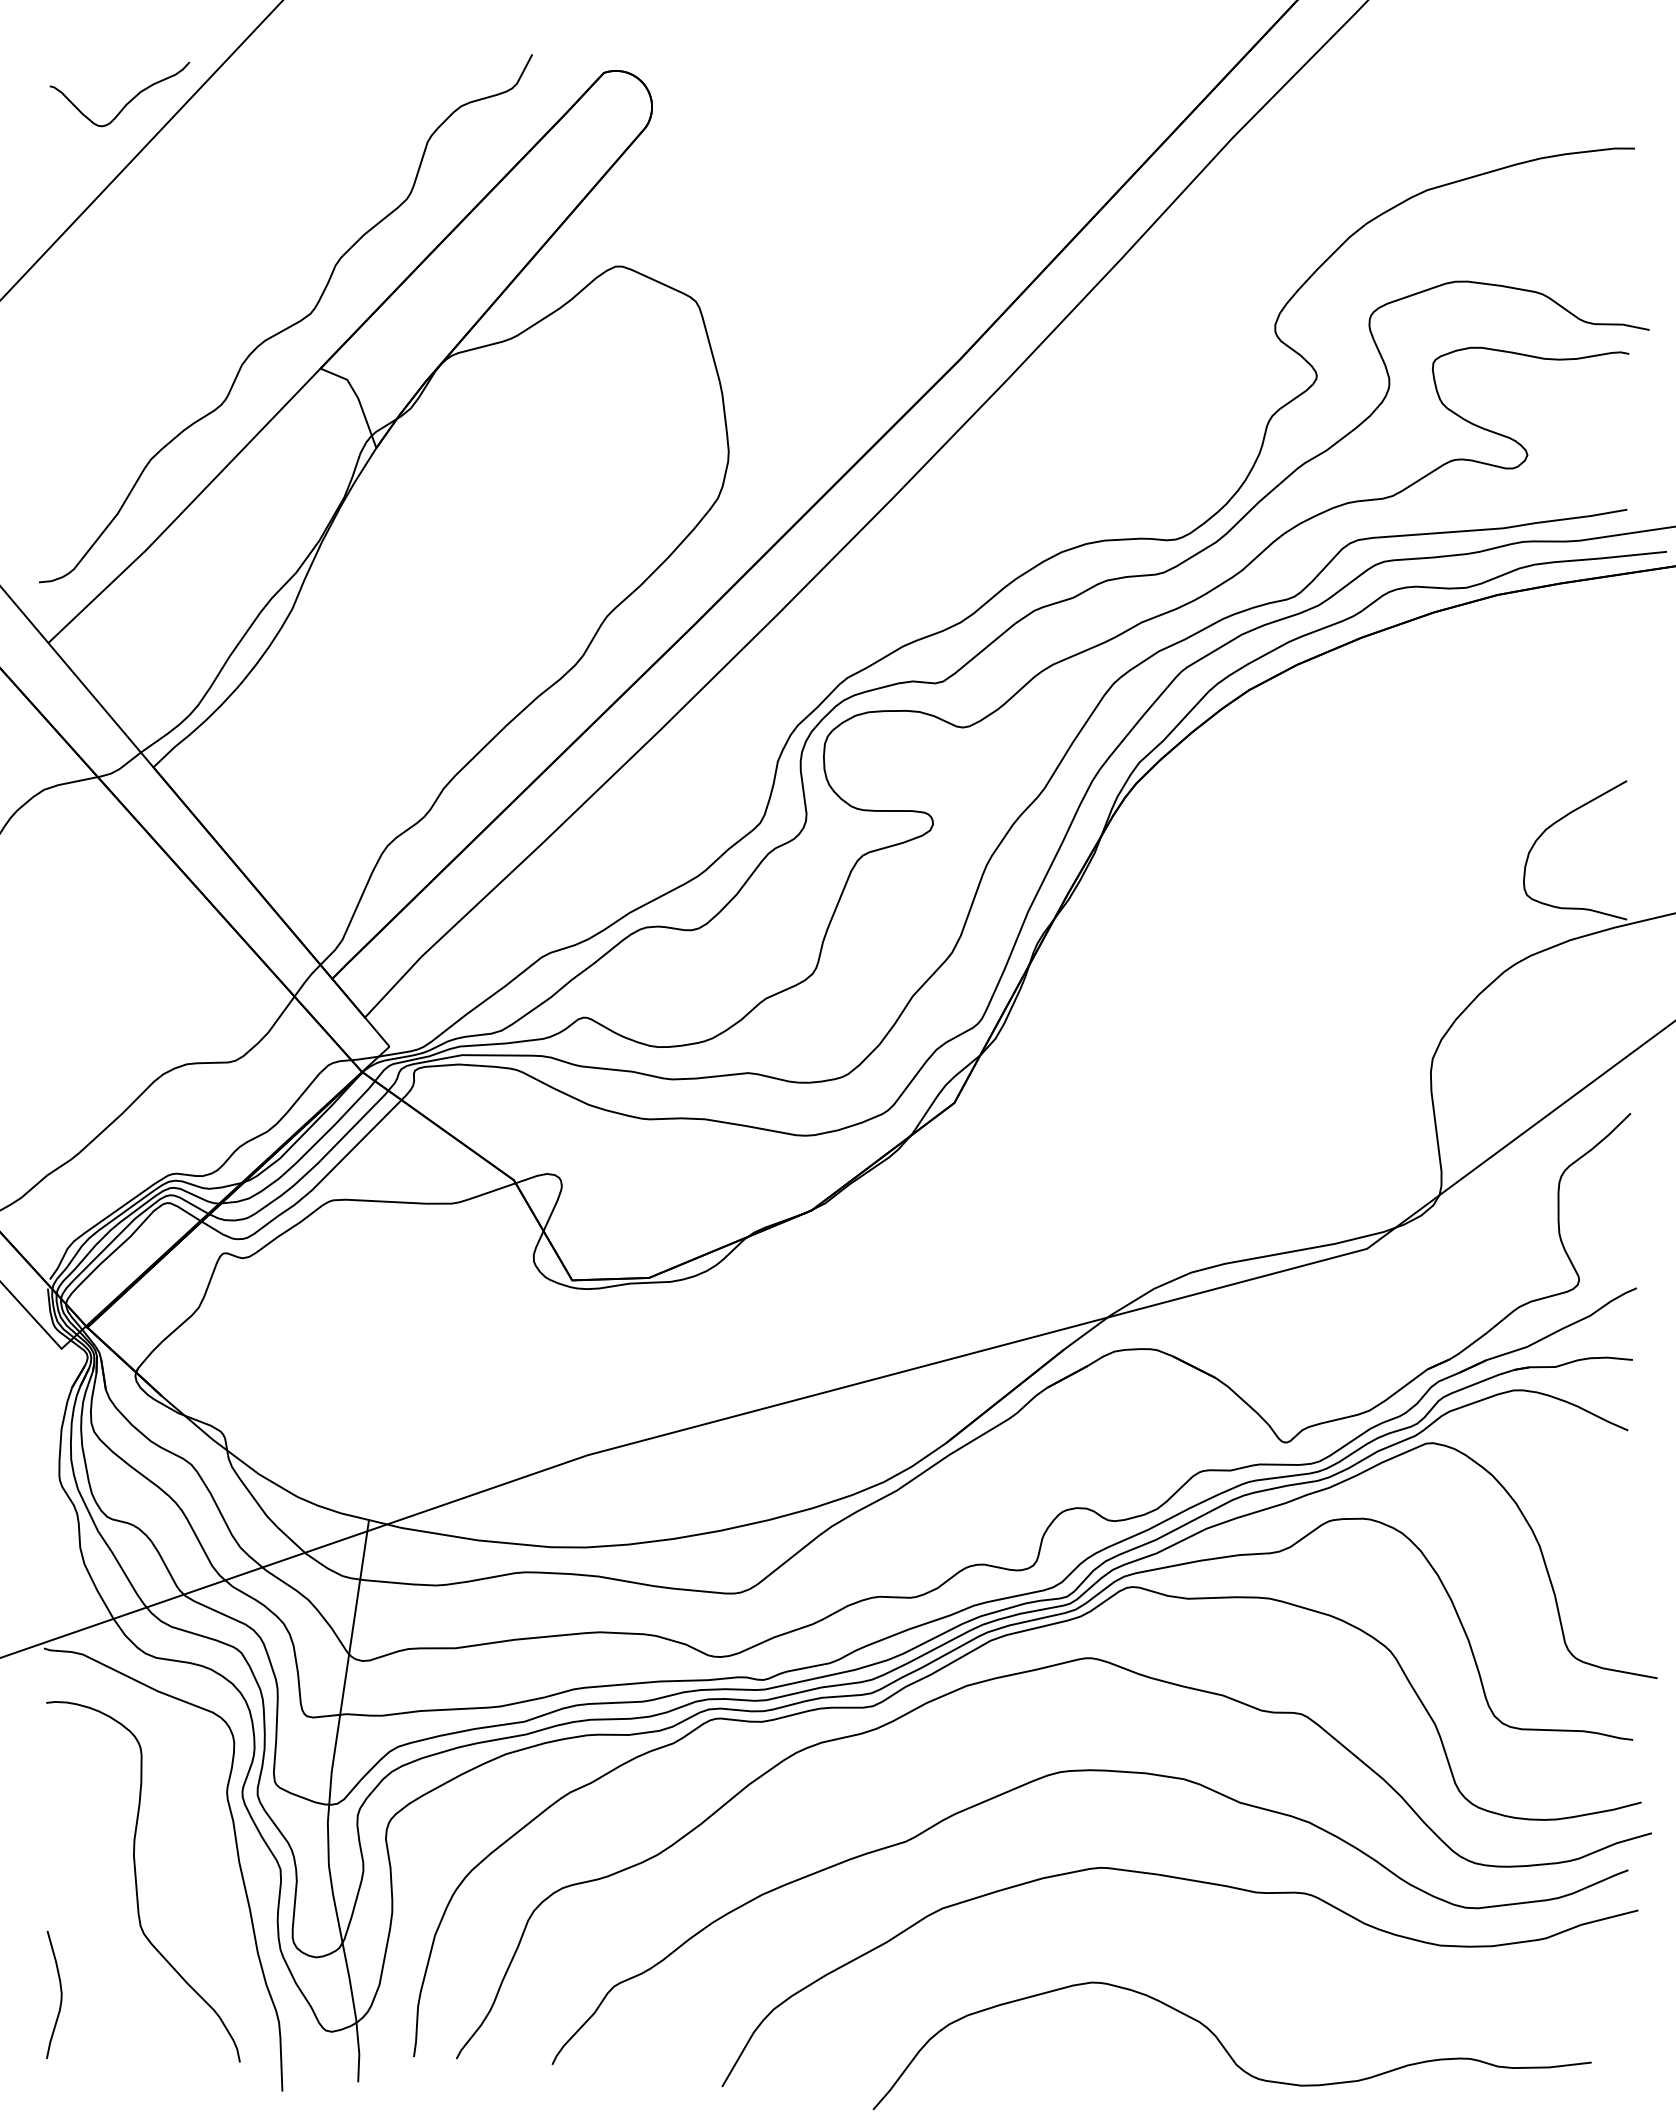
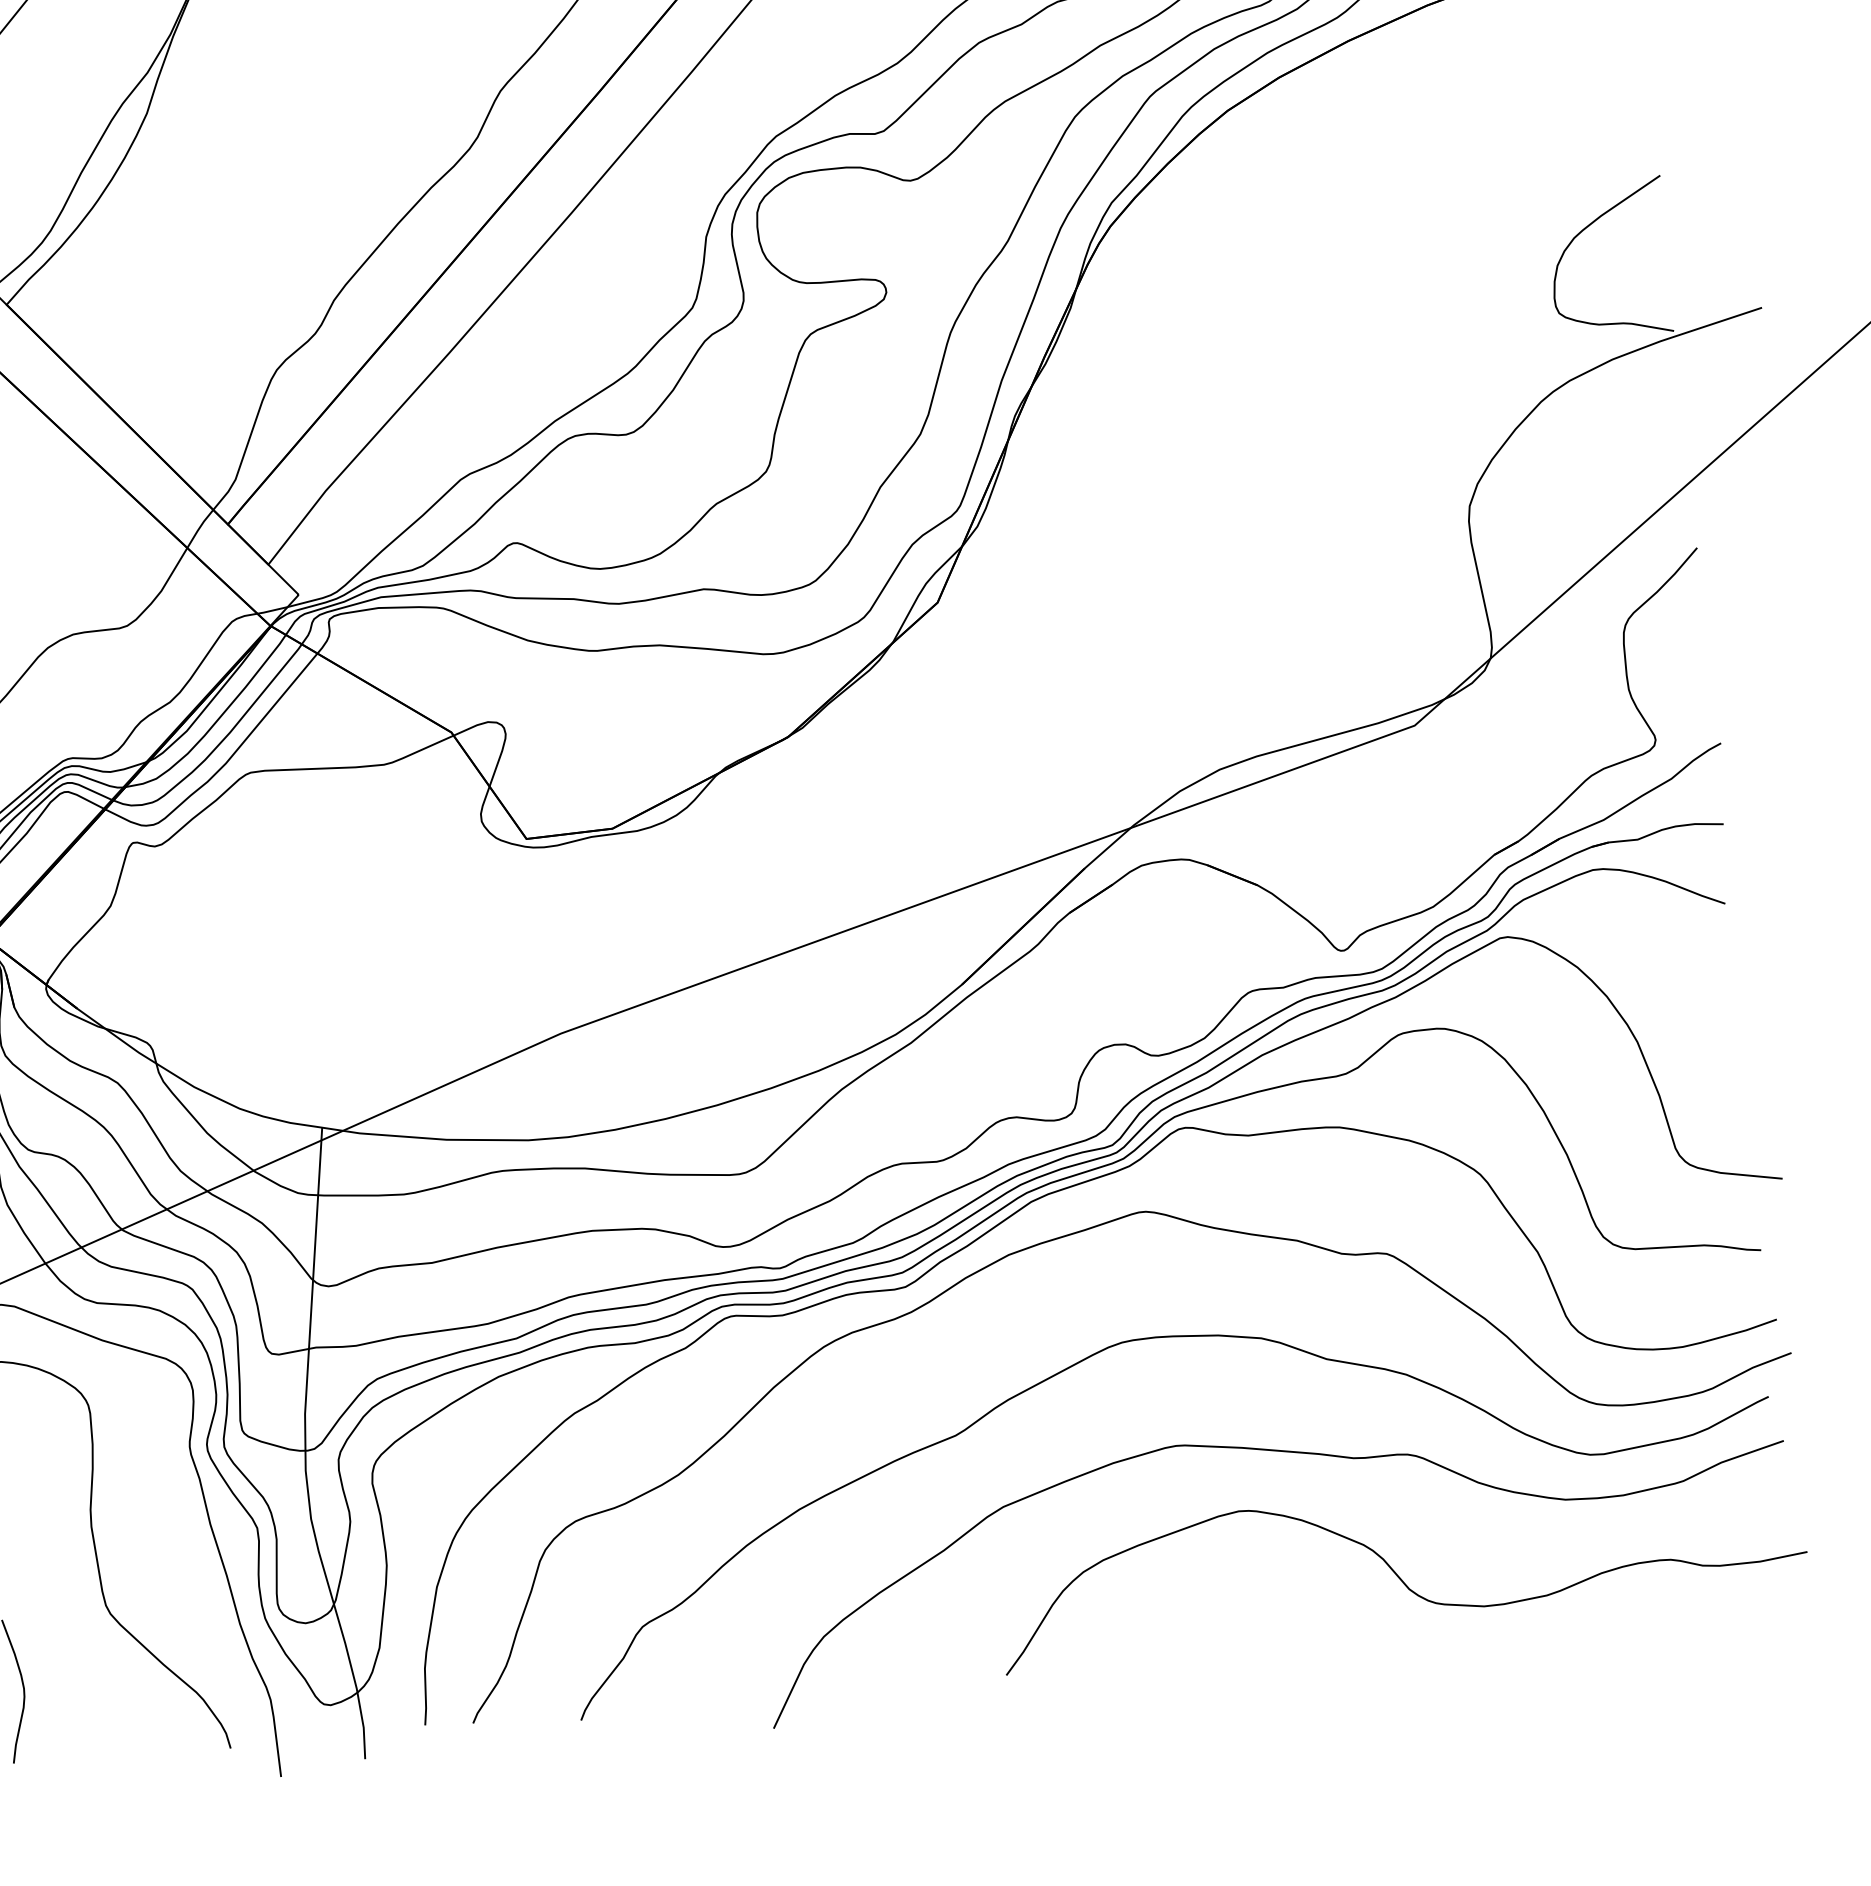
curve: (1225, 2047) -> (1395, 1570), moved

